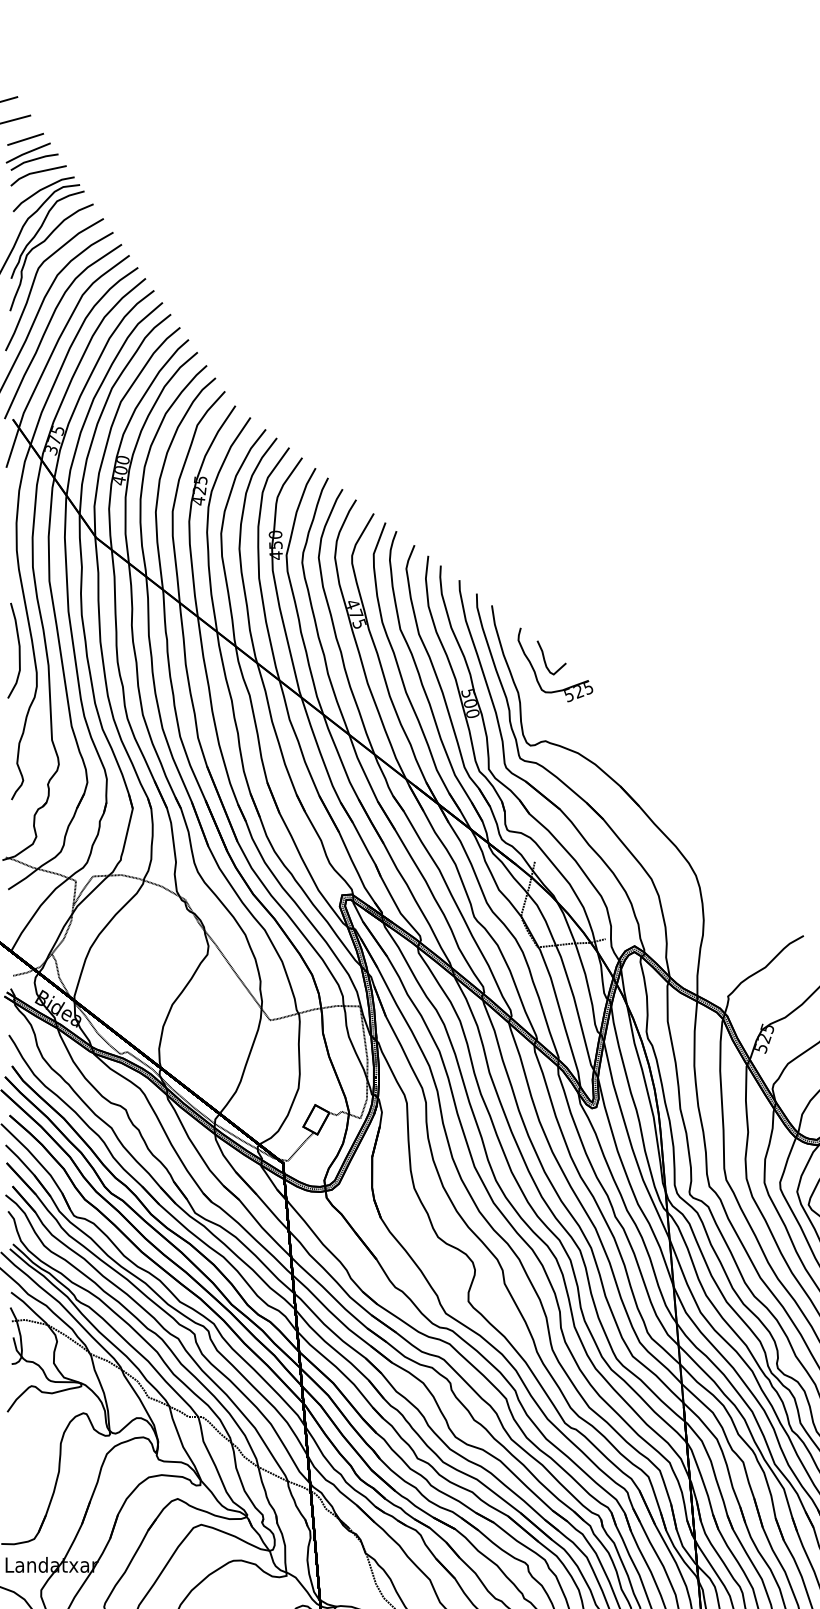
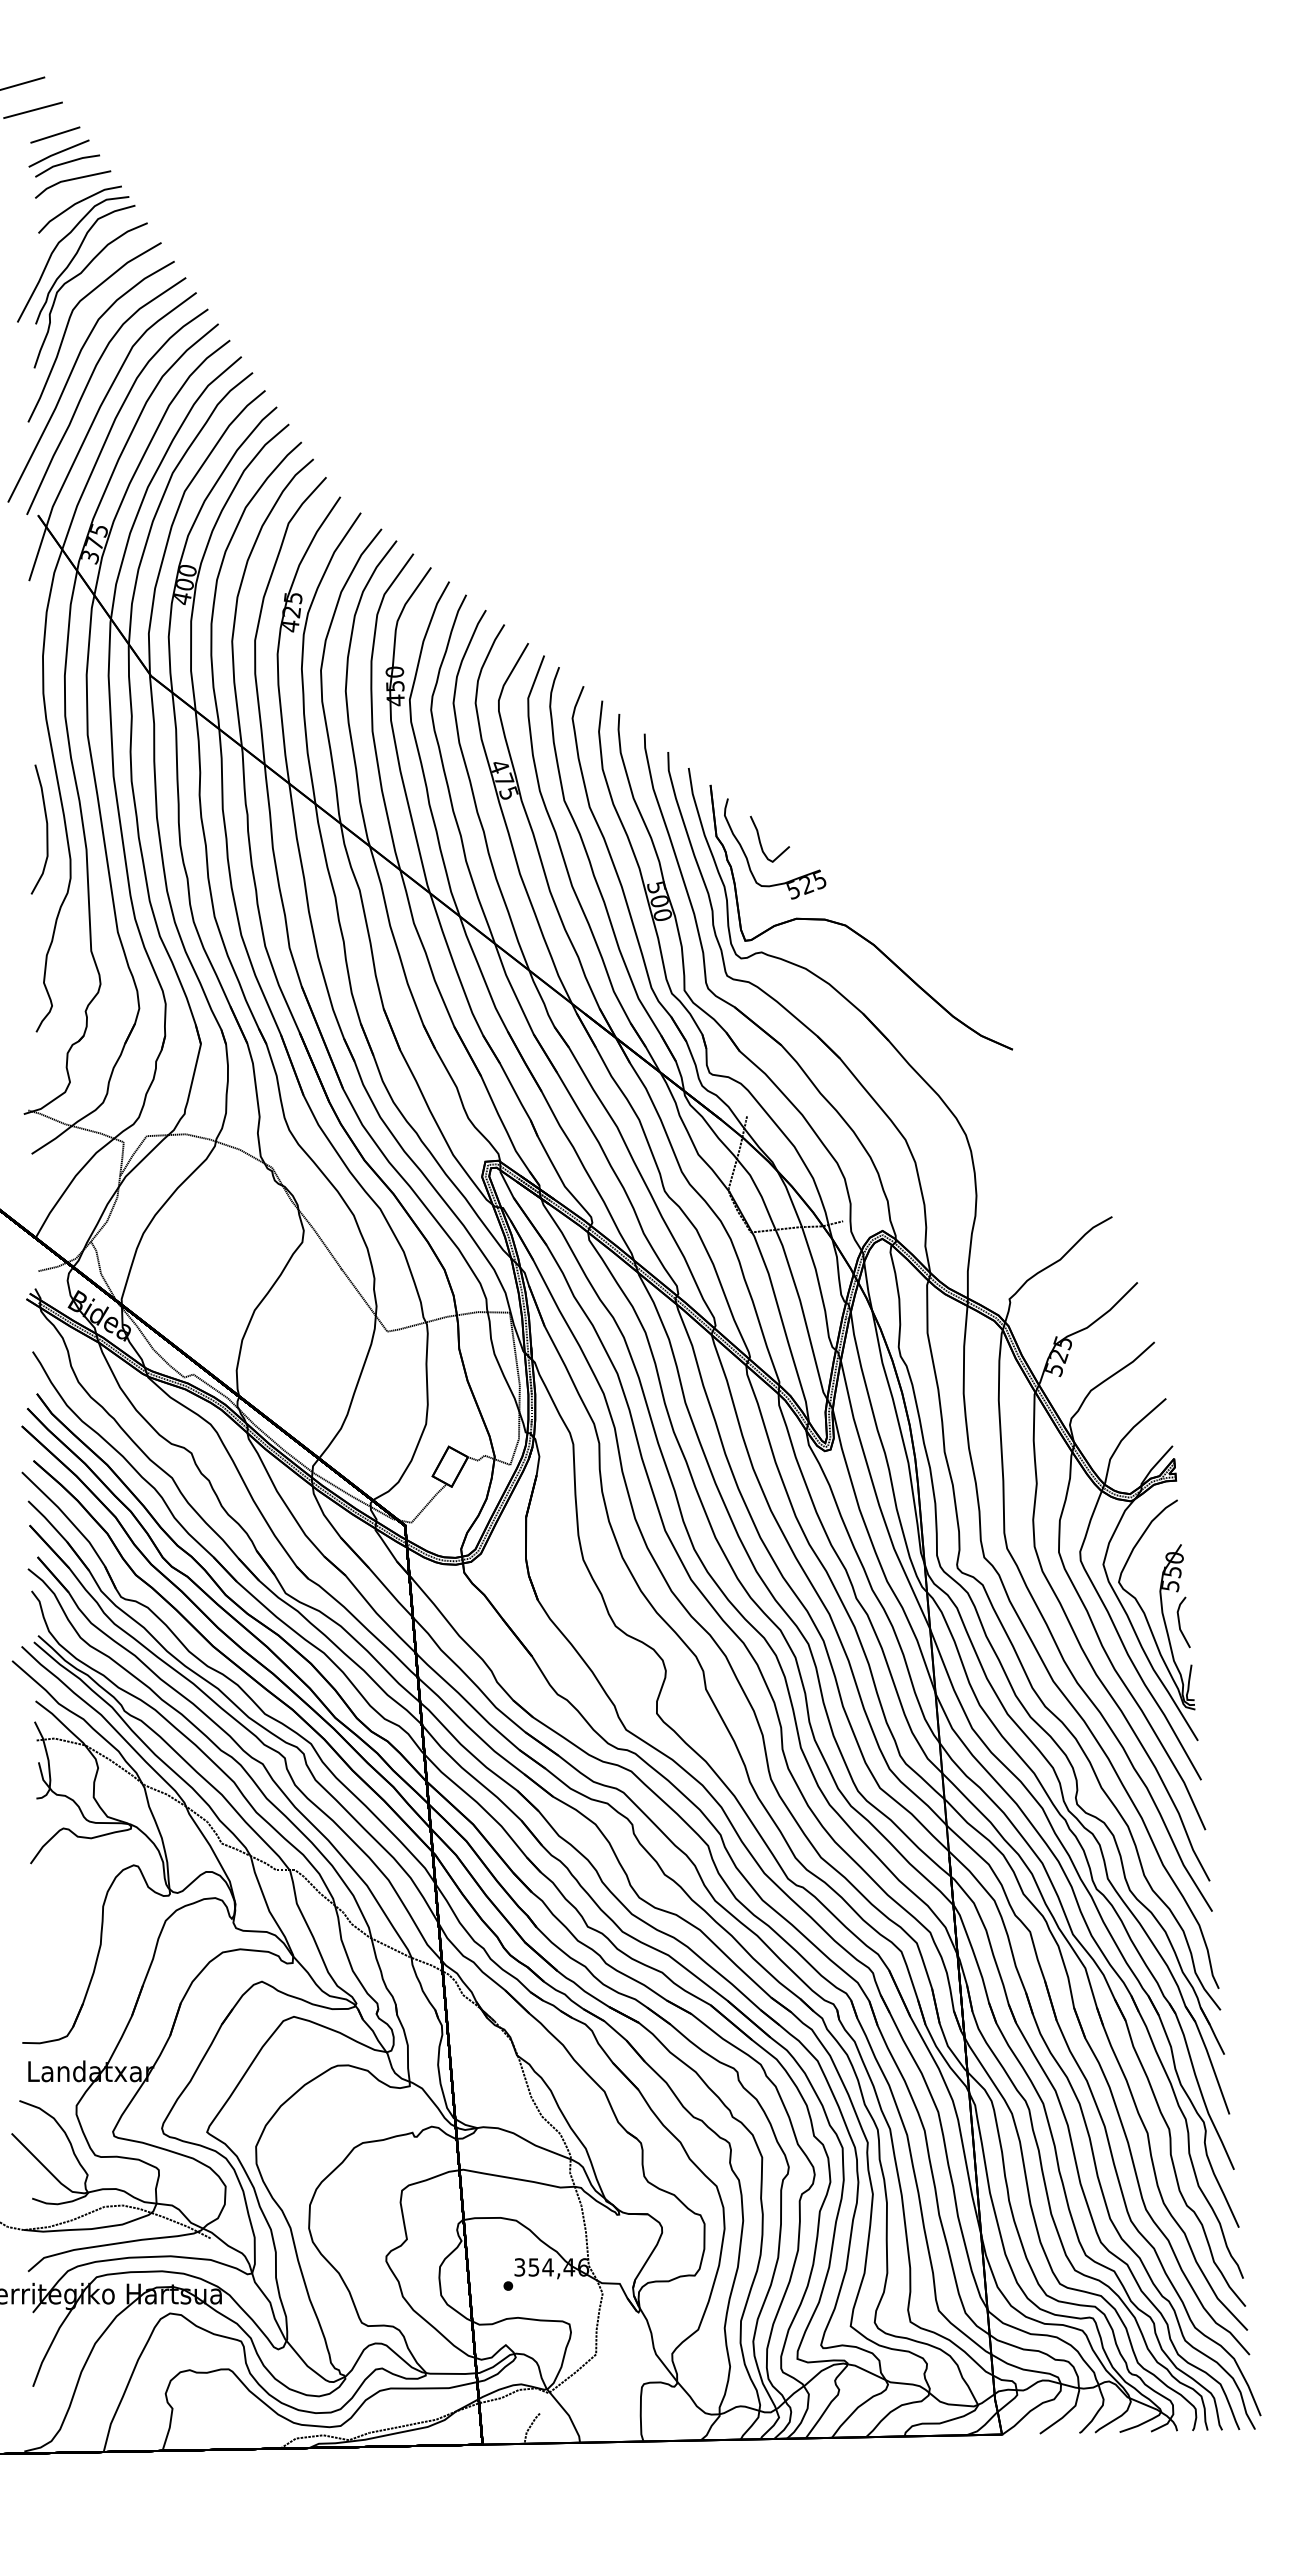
part: (613, 724) -> (853, 929), added

